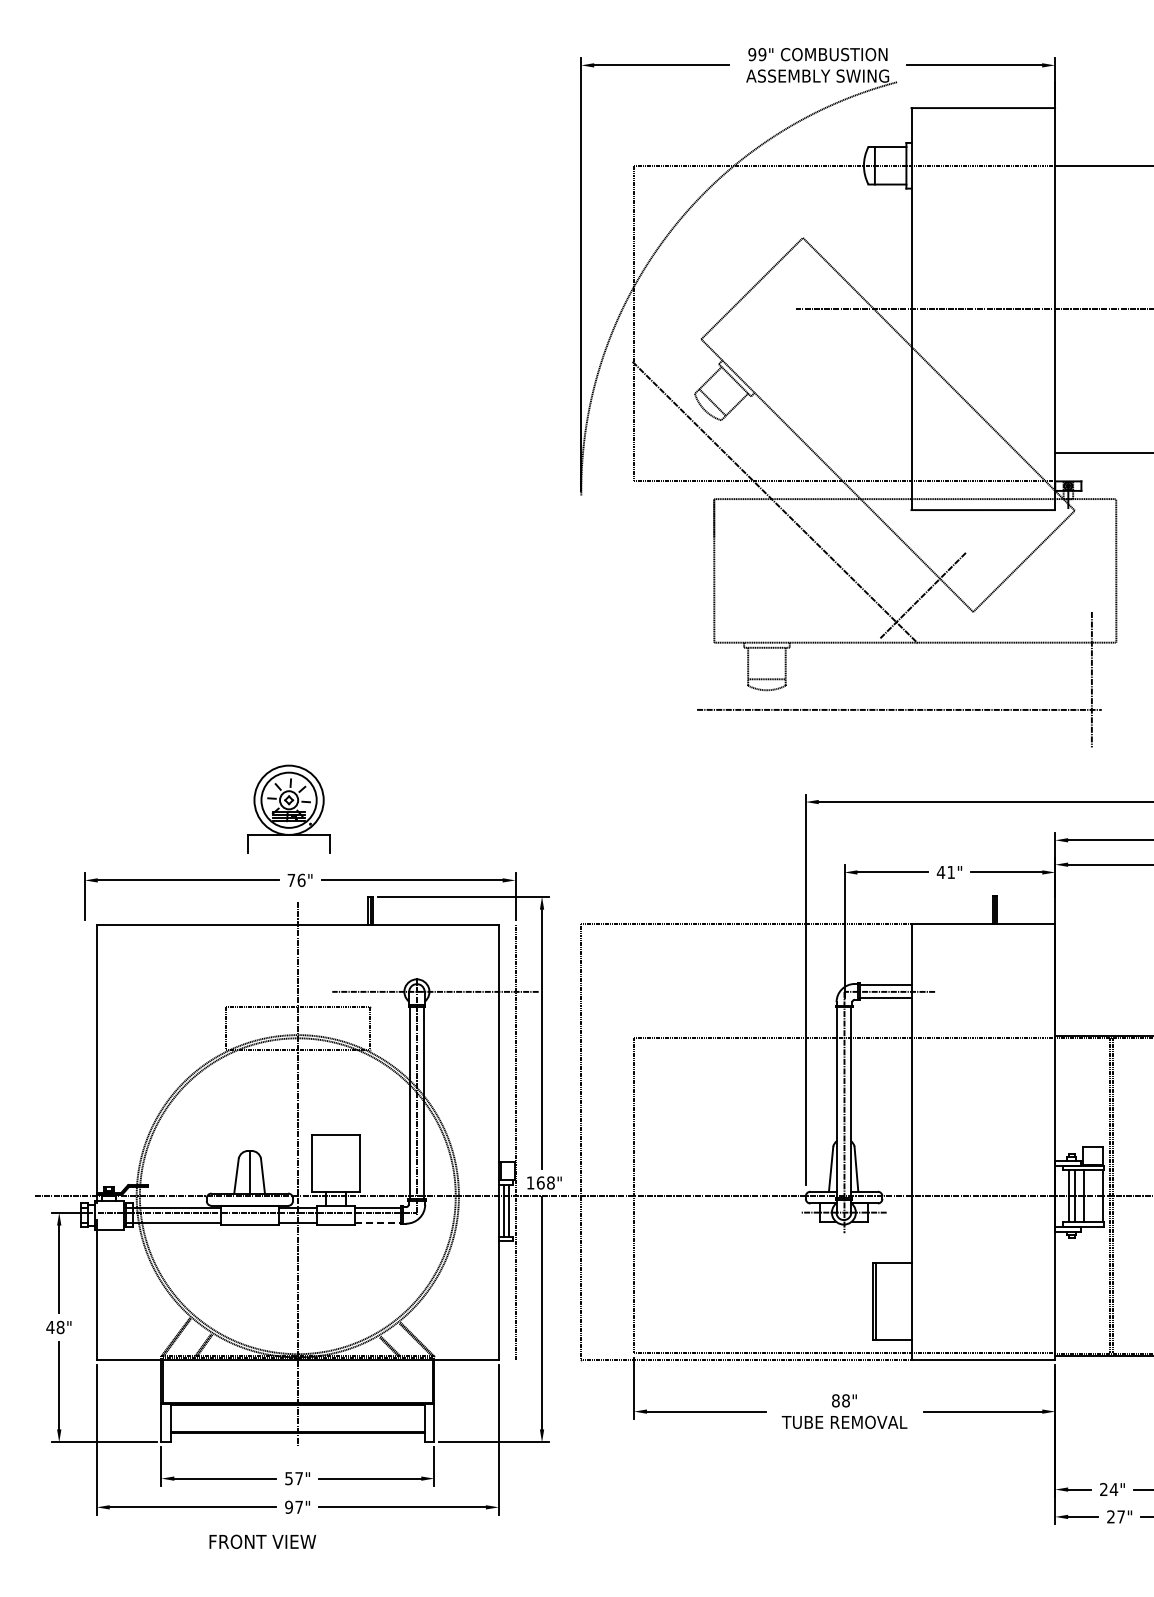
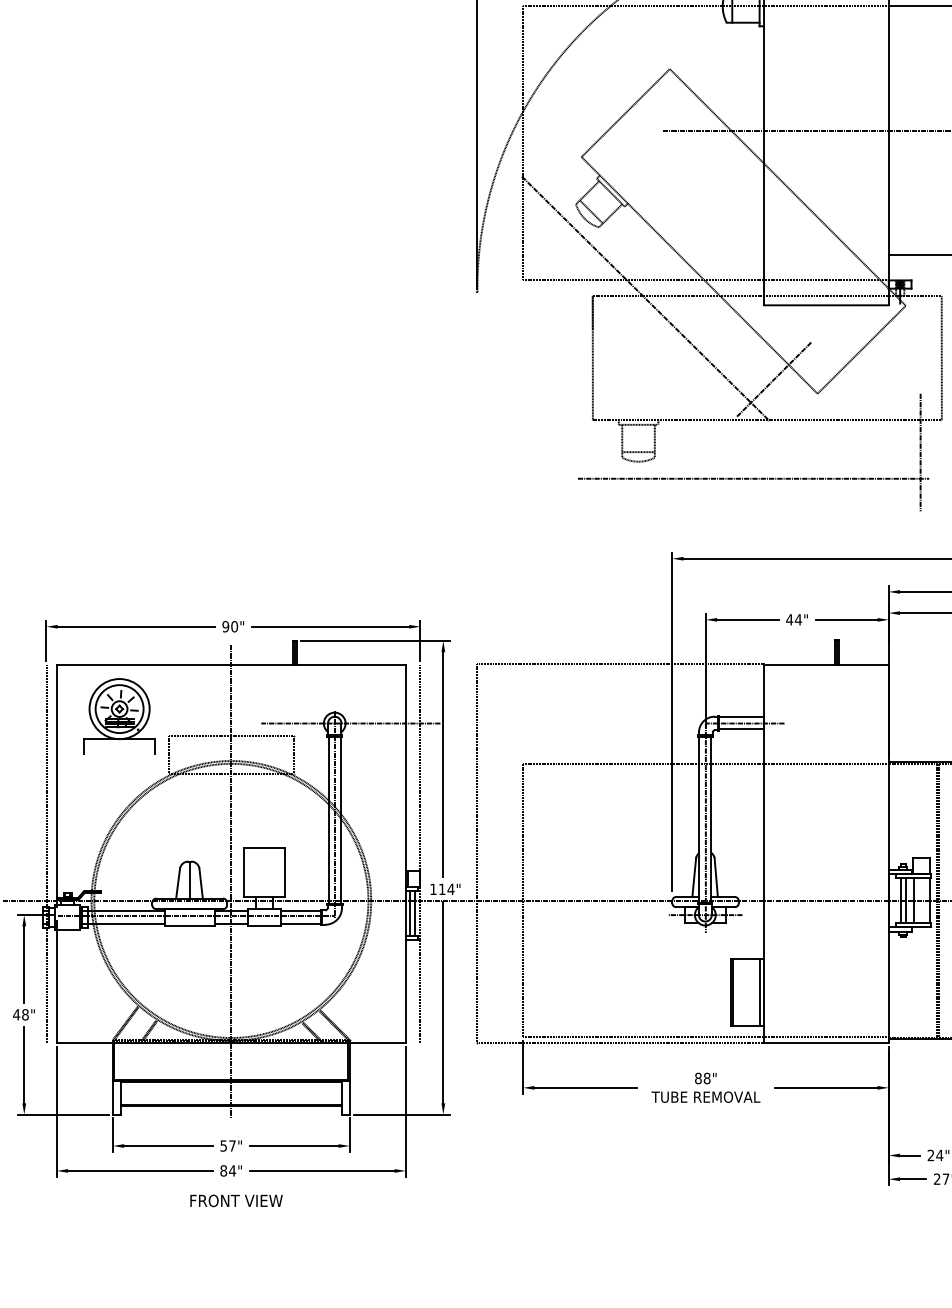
part: (288, 808) -> (119, 716), moved
text: (951, 872) -> (798, 619), 41" -> 44"
text: (296, 879) -> (230, 625), 76" -> 90"
line: (84, 1142) -> (46, 854), added
text: (545, 1182) -> (446, 888), 168" -> 114"
line: (377, 1222) -> (300, 923), dashed -> solid
line: (906, 1301) -> (759, 992), added
text: (294, 1506) -> (228, 1170), 97" -> 84"
text: (262, 1541) -> (236, 1200), moved

